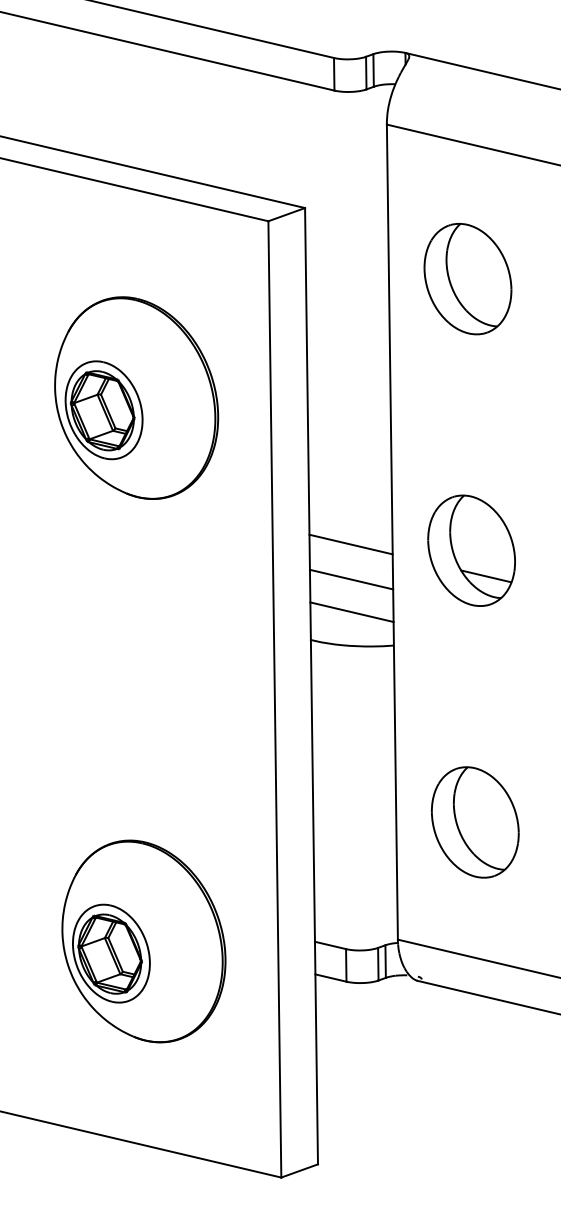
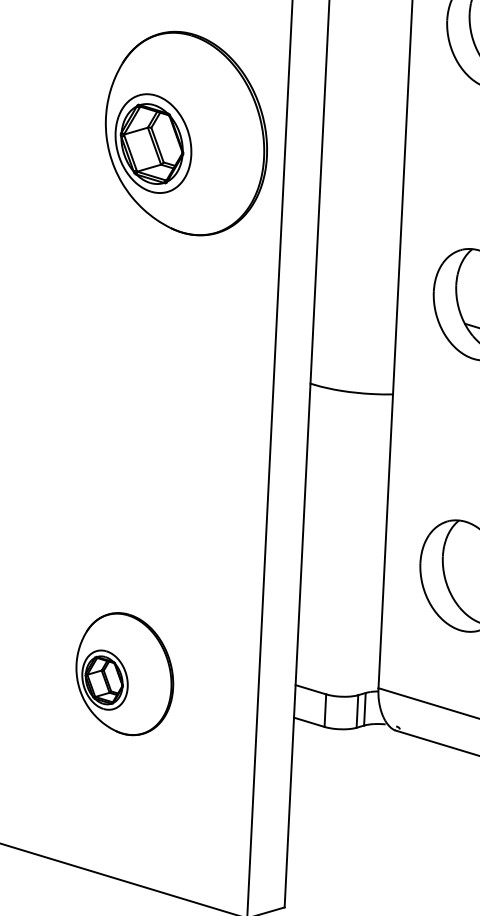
part: (136, 397) -> (186, 132), moved
line: (350, 544) -> (356, 290), removed
line: (351, 579) -> (354, 325), removed
line: (351, 612) -> (352, 358), removed
part: (143, 941) -> (124, 674), size x0.6

